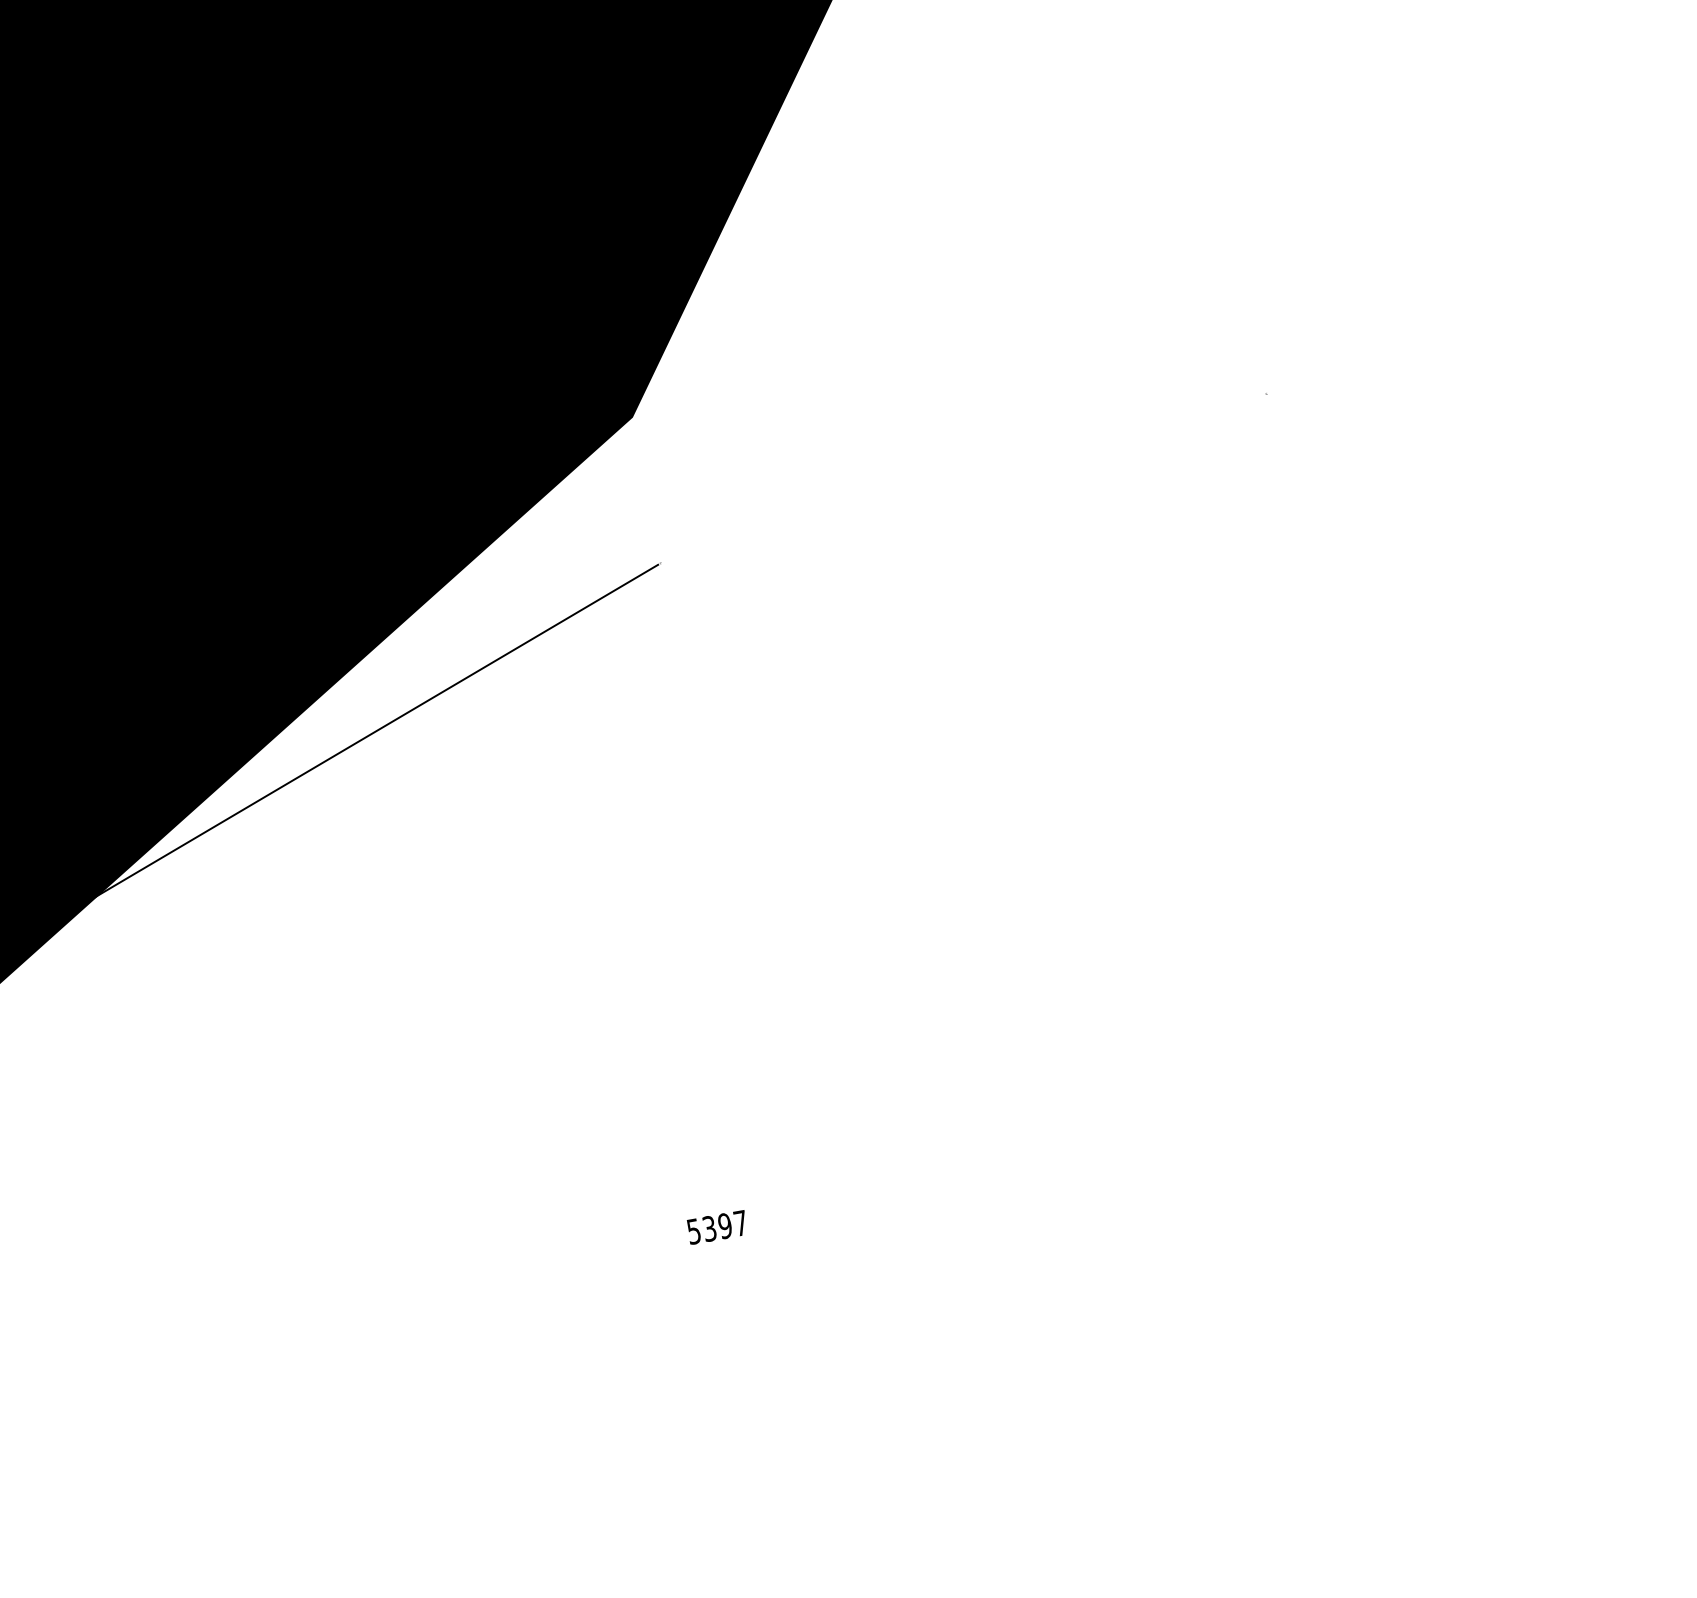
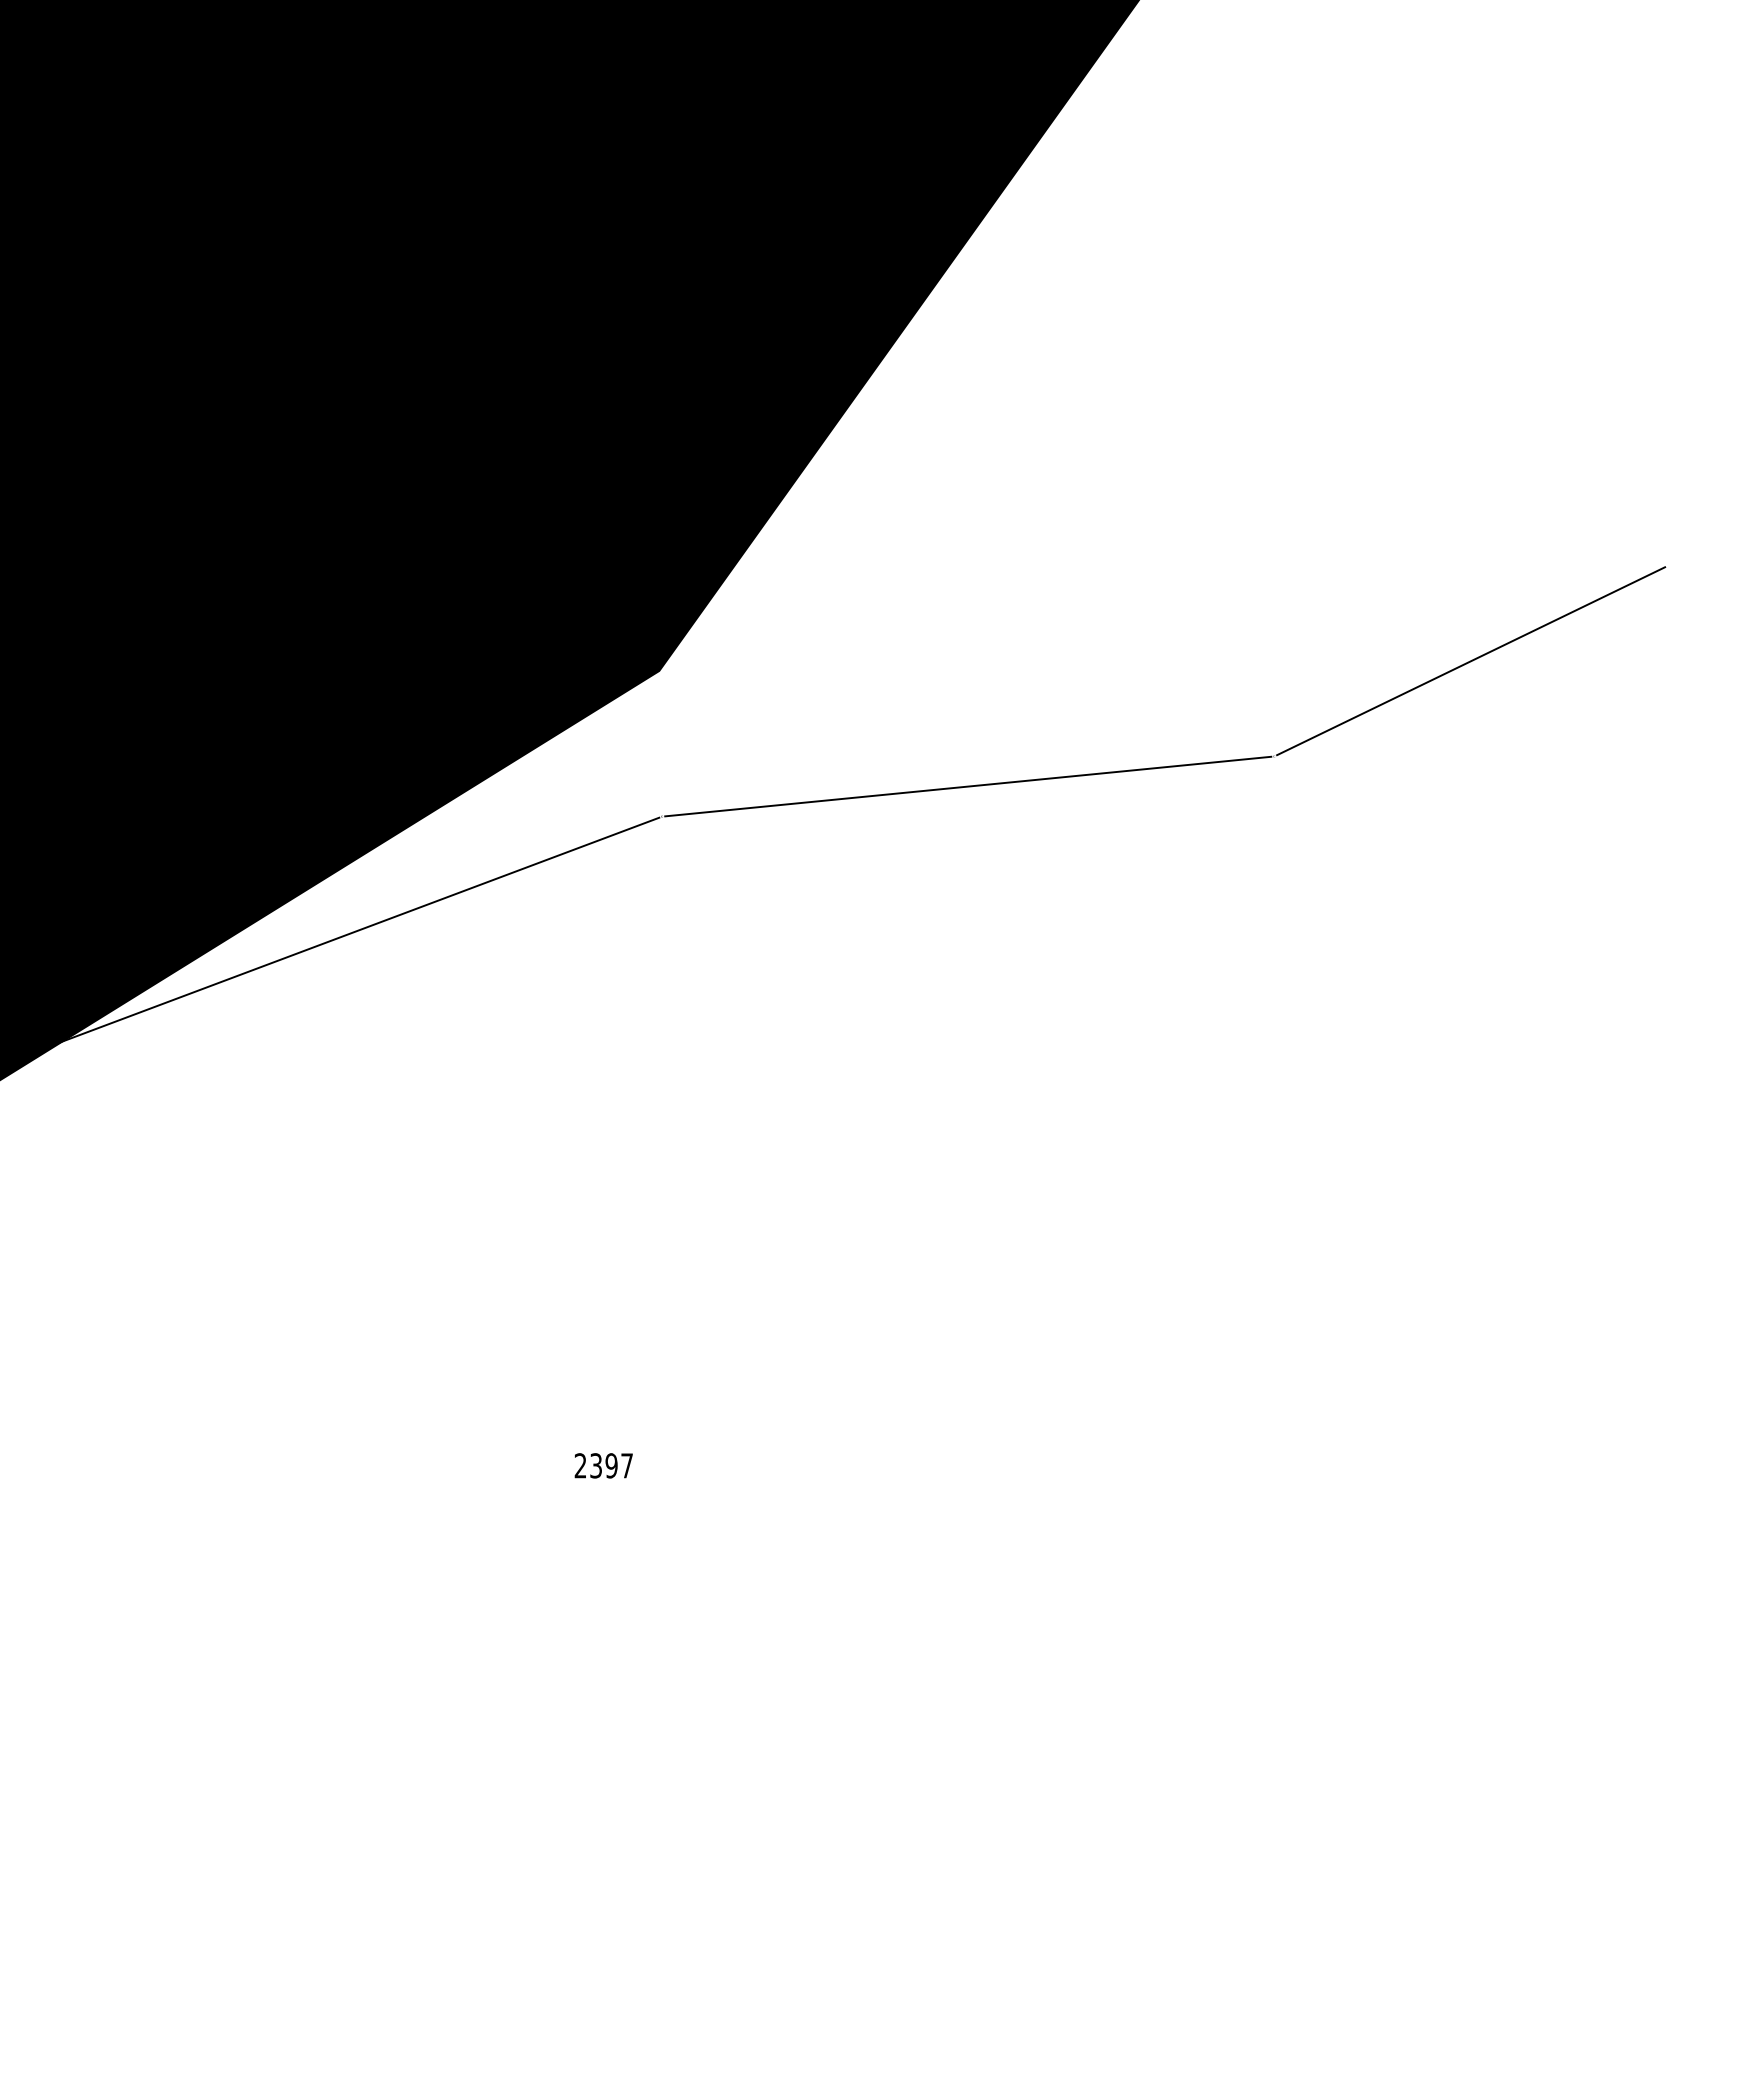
line: (1448, 263) -> (1471, 661), added
line: (964, 478) -> (968, 786), added
text: (693, 1231) -> (580, 1465), 5397 -> 2397

